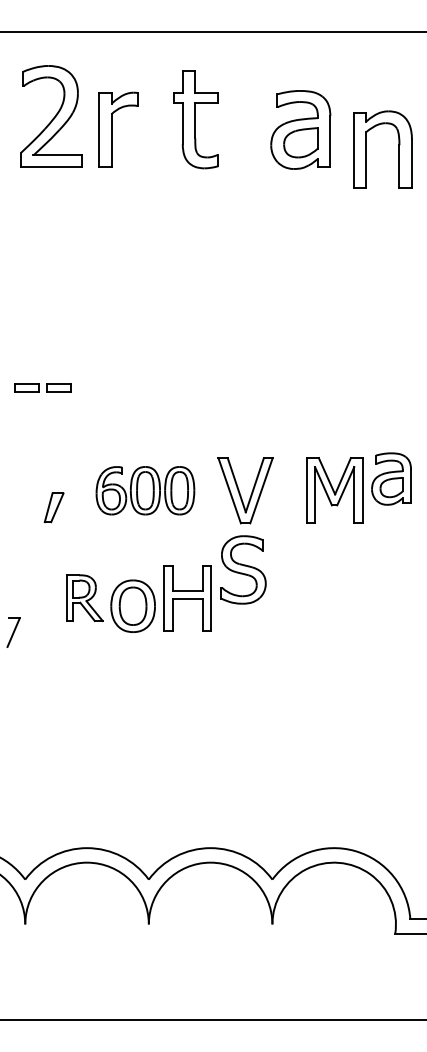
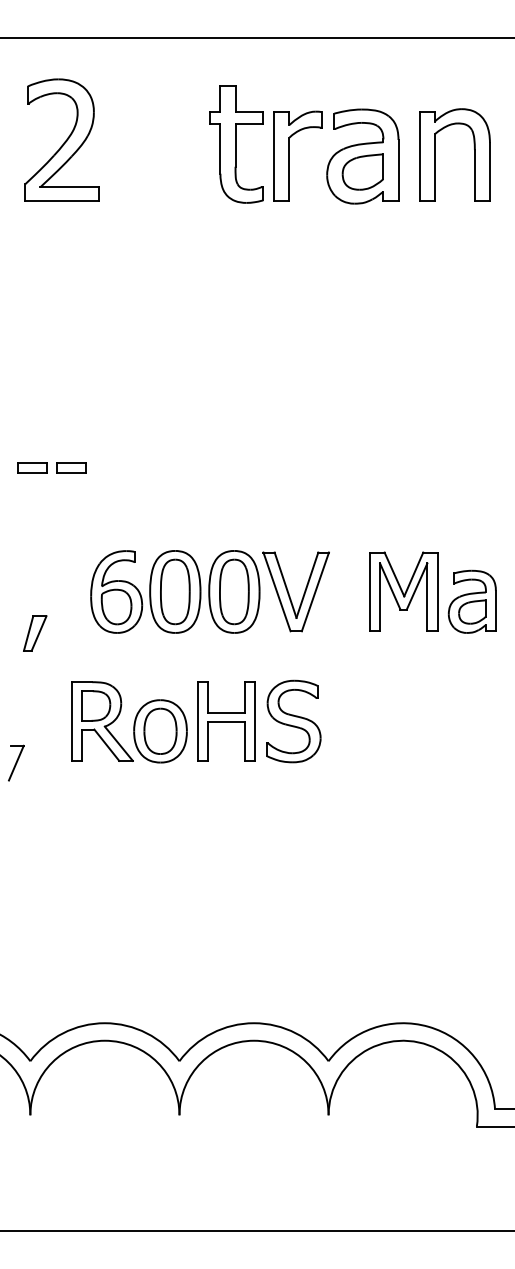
part: (111, 129) -> (289, 155), moved
part: (366, 148) -> (435, 154), moved
part: (390, 478) -> (471, 601), moved
part: (145, 490) -> (175, 591), size x1.43
part: (54, 507) -> (35, 633), moved
part: (243, 569) -> (293, 721), moved
part: (85, 598) -> (102, 721), size x1.43

